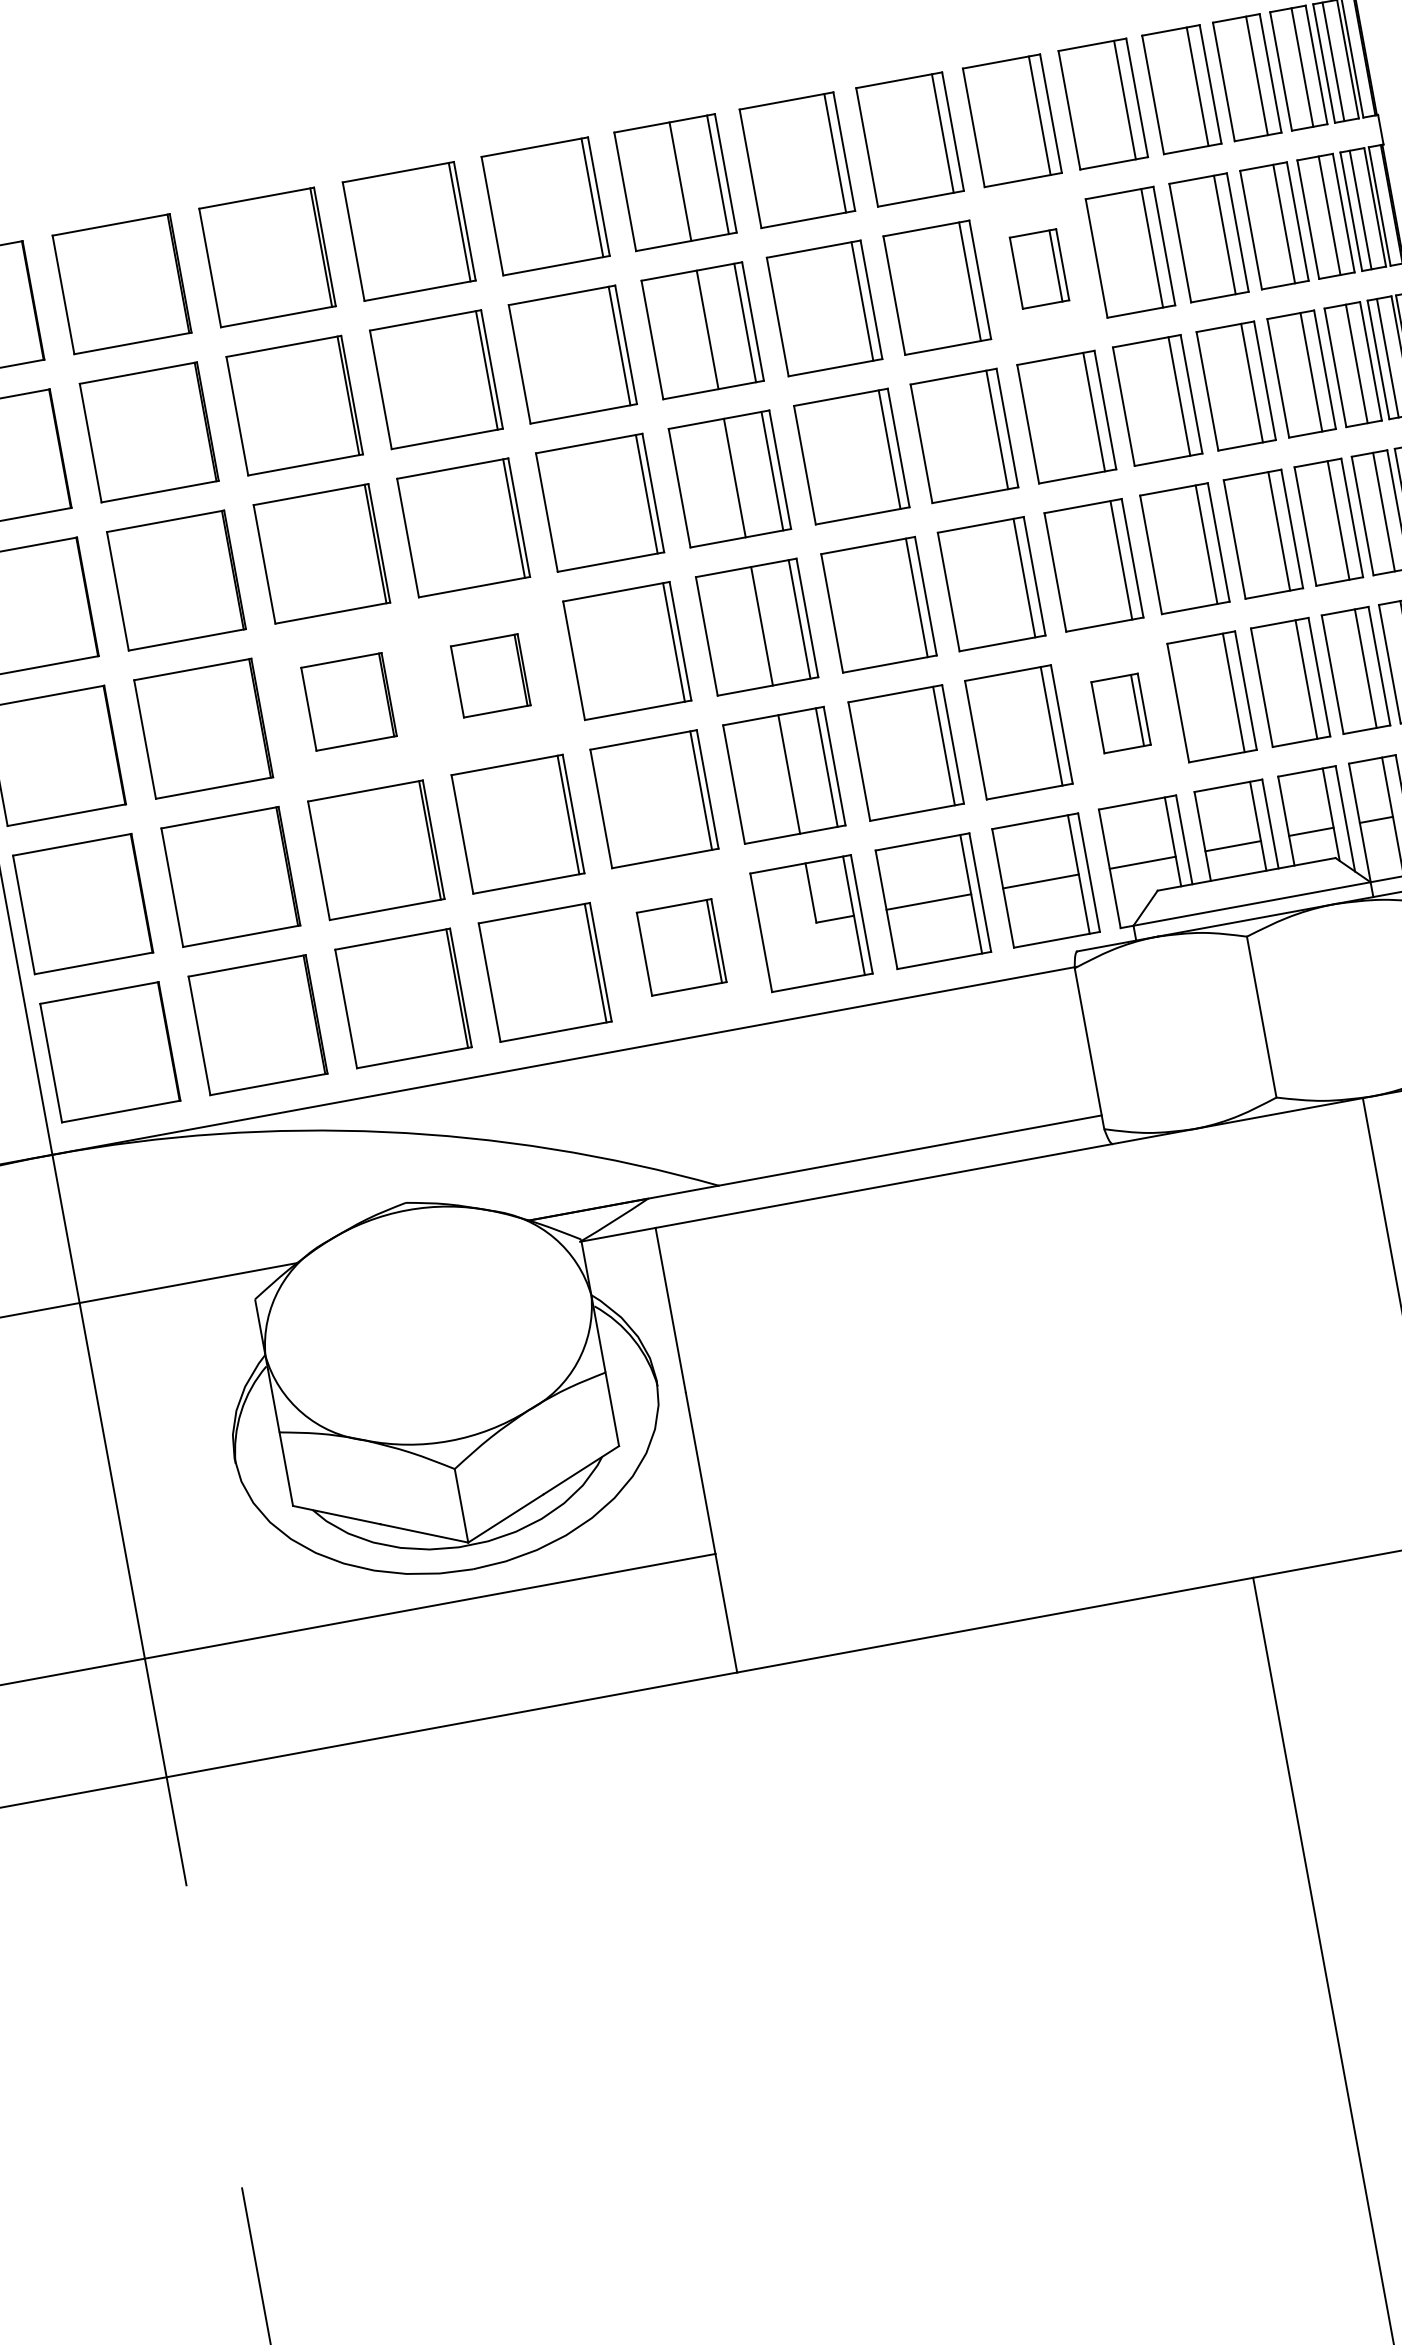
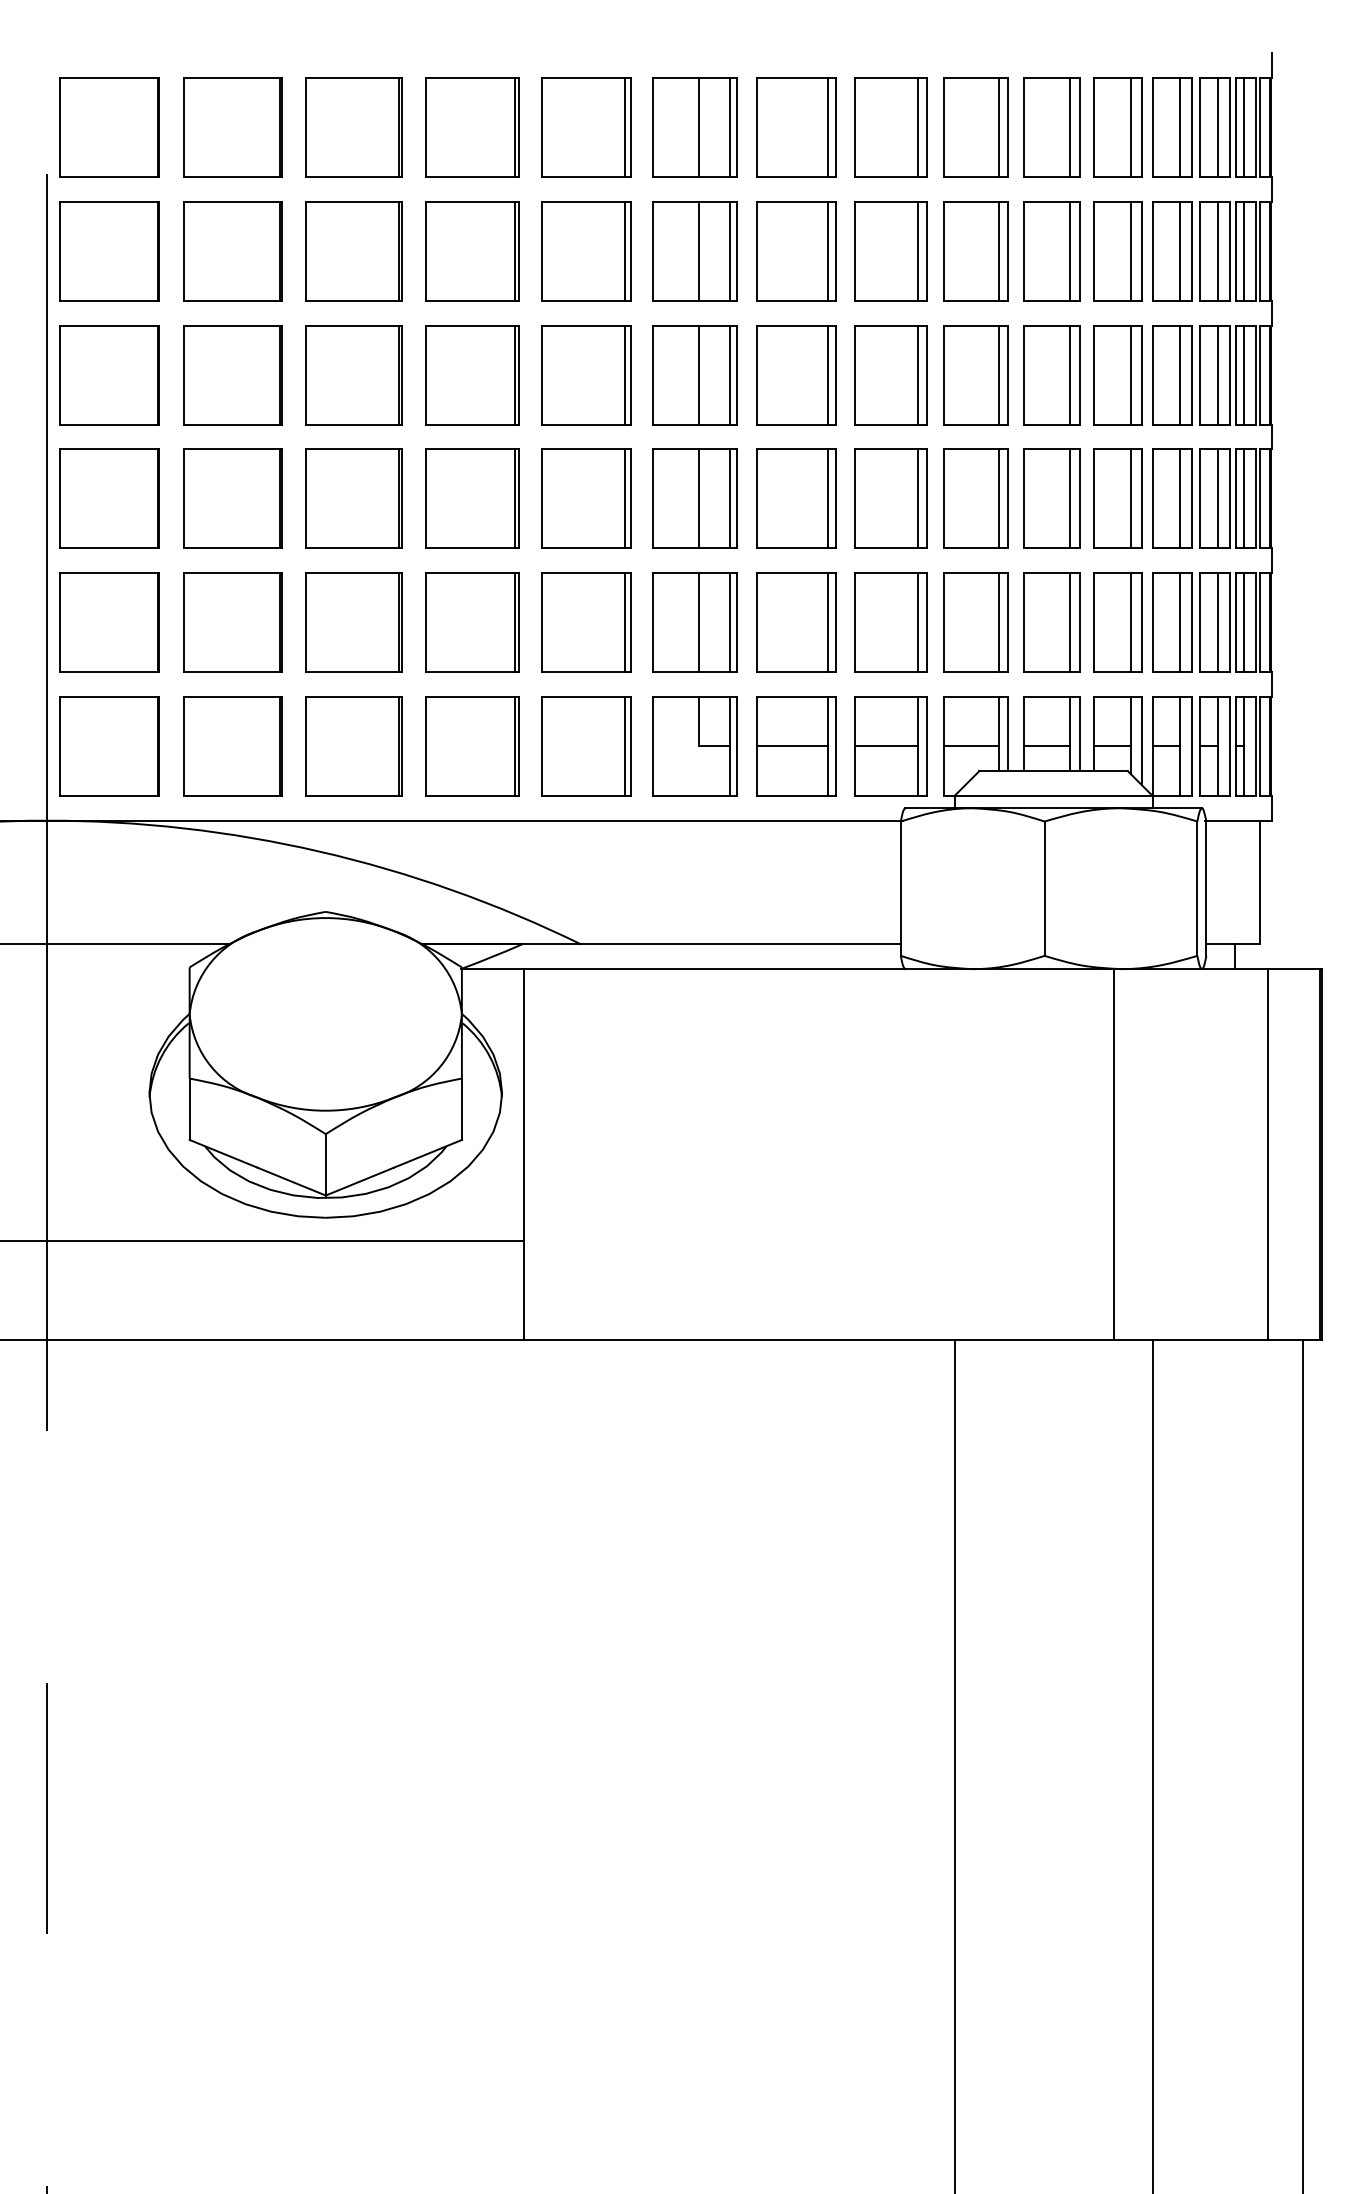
part: (1038, 269) -> (975, 251), size x1.67
part: (490, 675) -> (472, 498), size x1.67
part: (348, 701) -> (353, 498), size x1.43
part: (1120, 713) -> (975, 622), size x1.67
part: (681, 947) -> (586, 746), size x1.43

